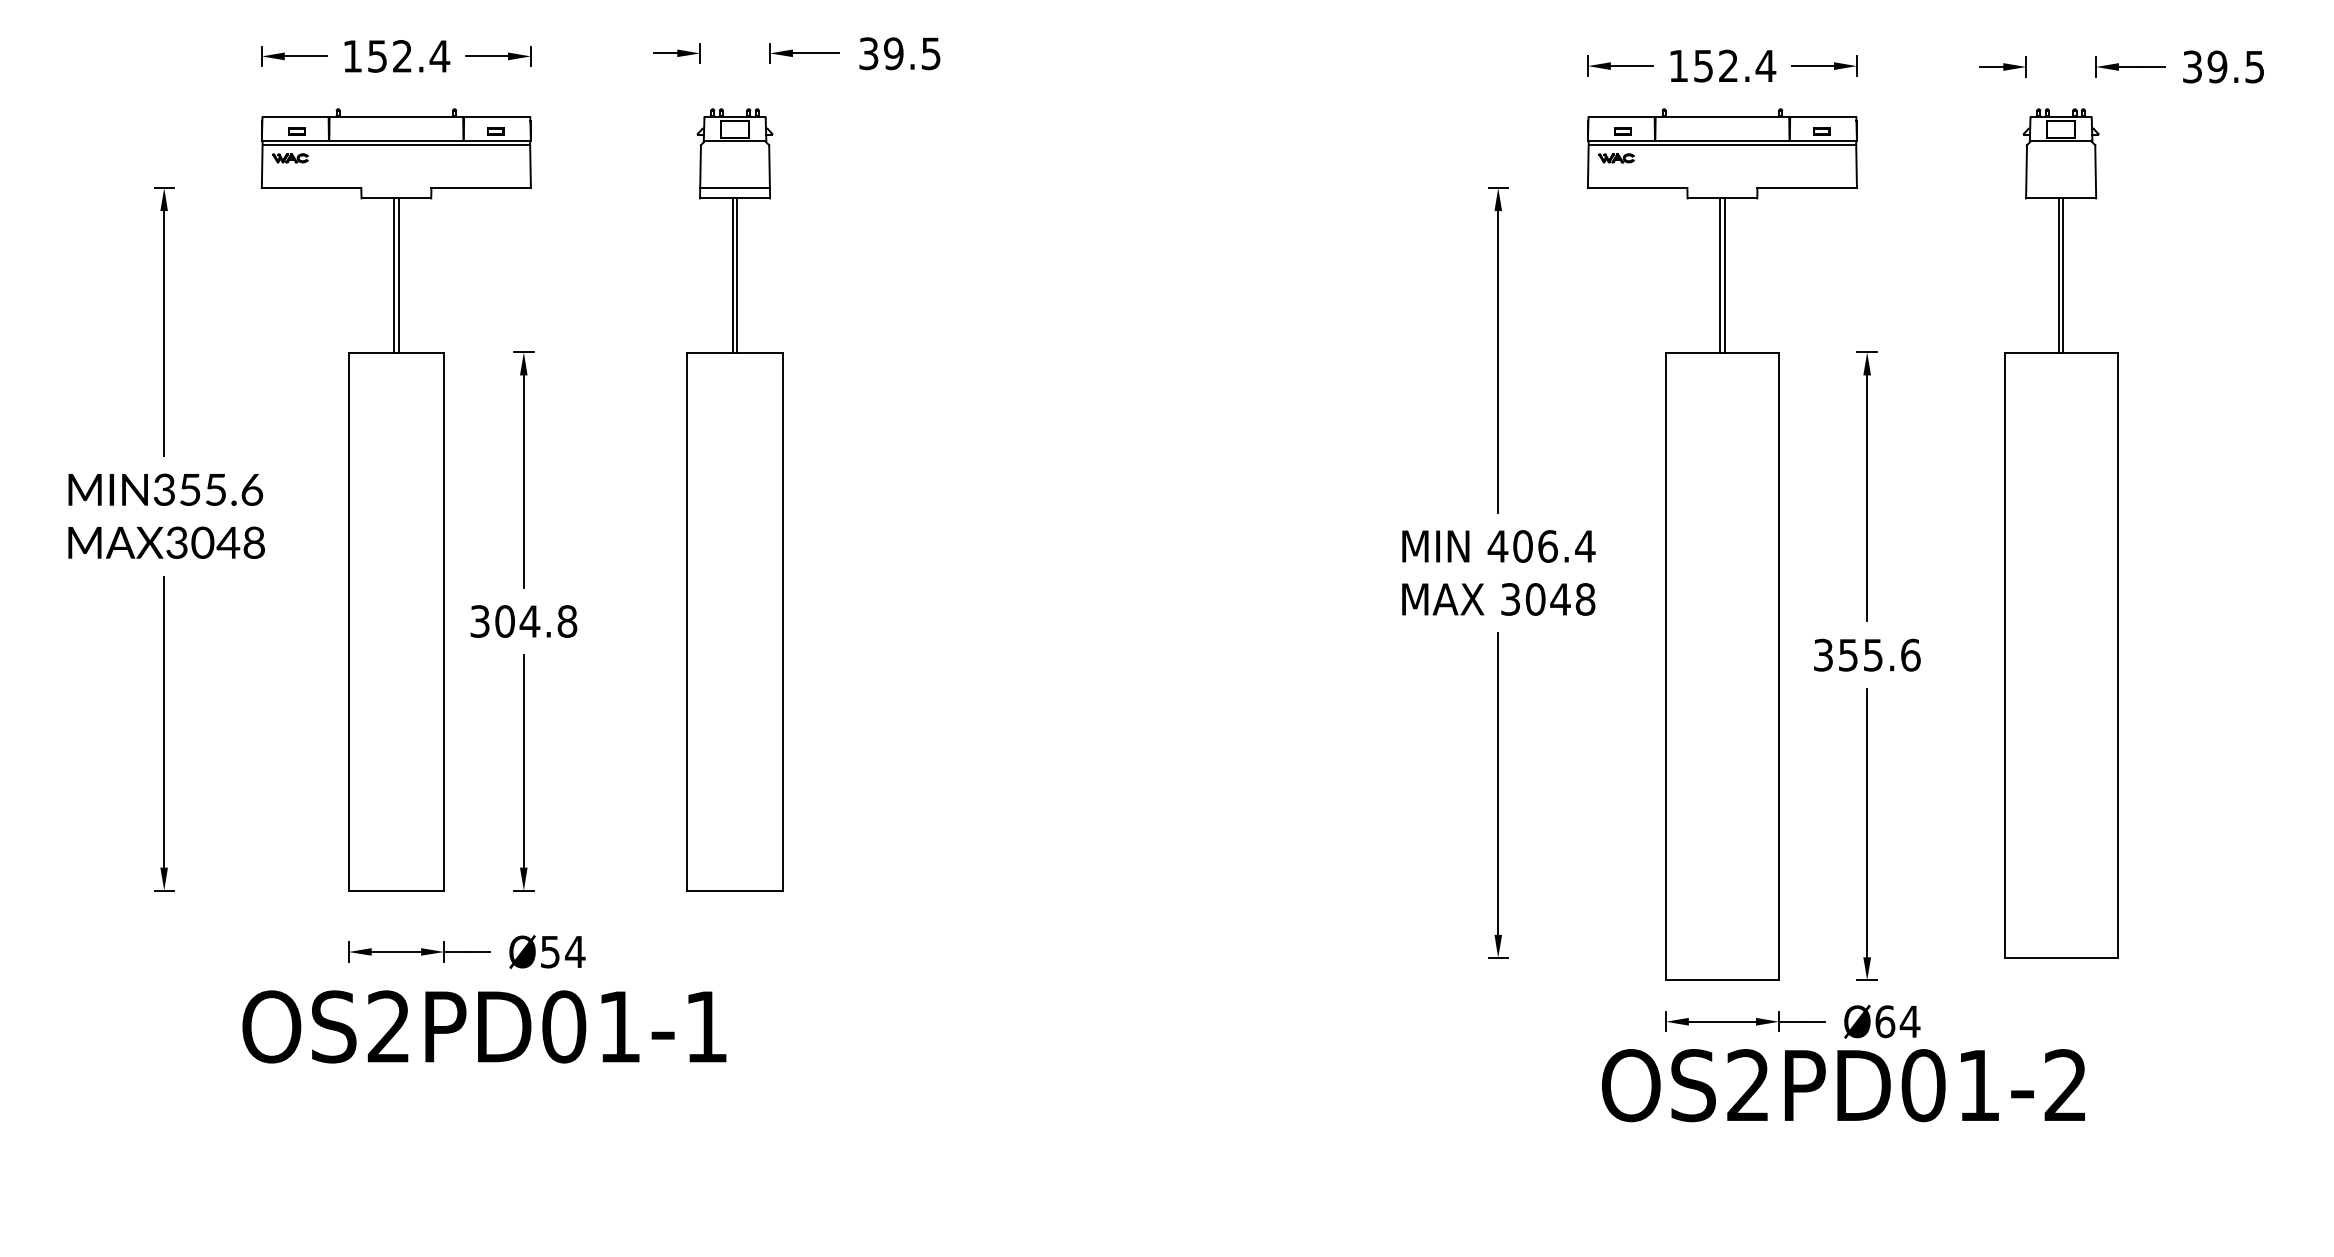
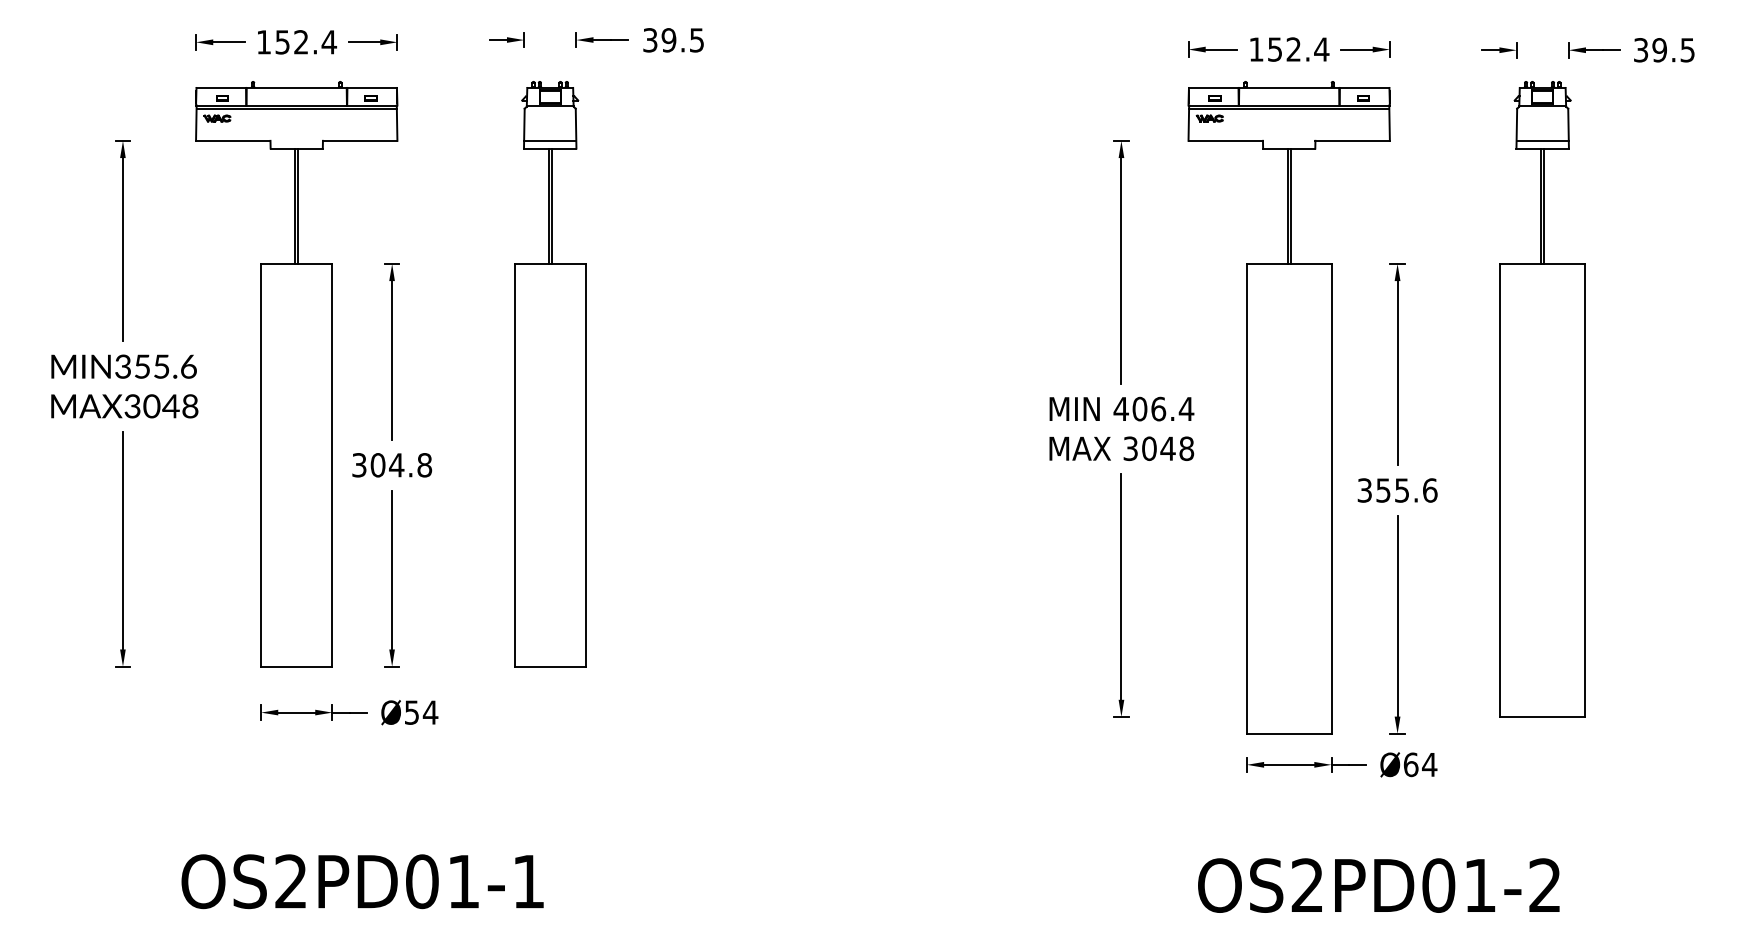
line: (2060, 187) -> (1542, 140), added
text: (484, 1026) -> (362, 881), moved
text: (1843, 1085) -> (1378, 885), moved

